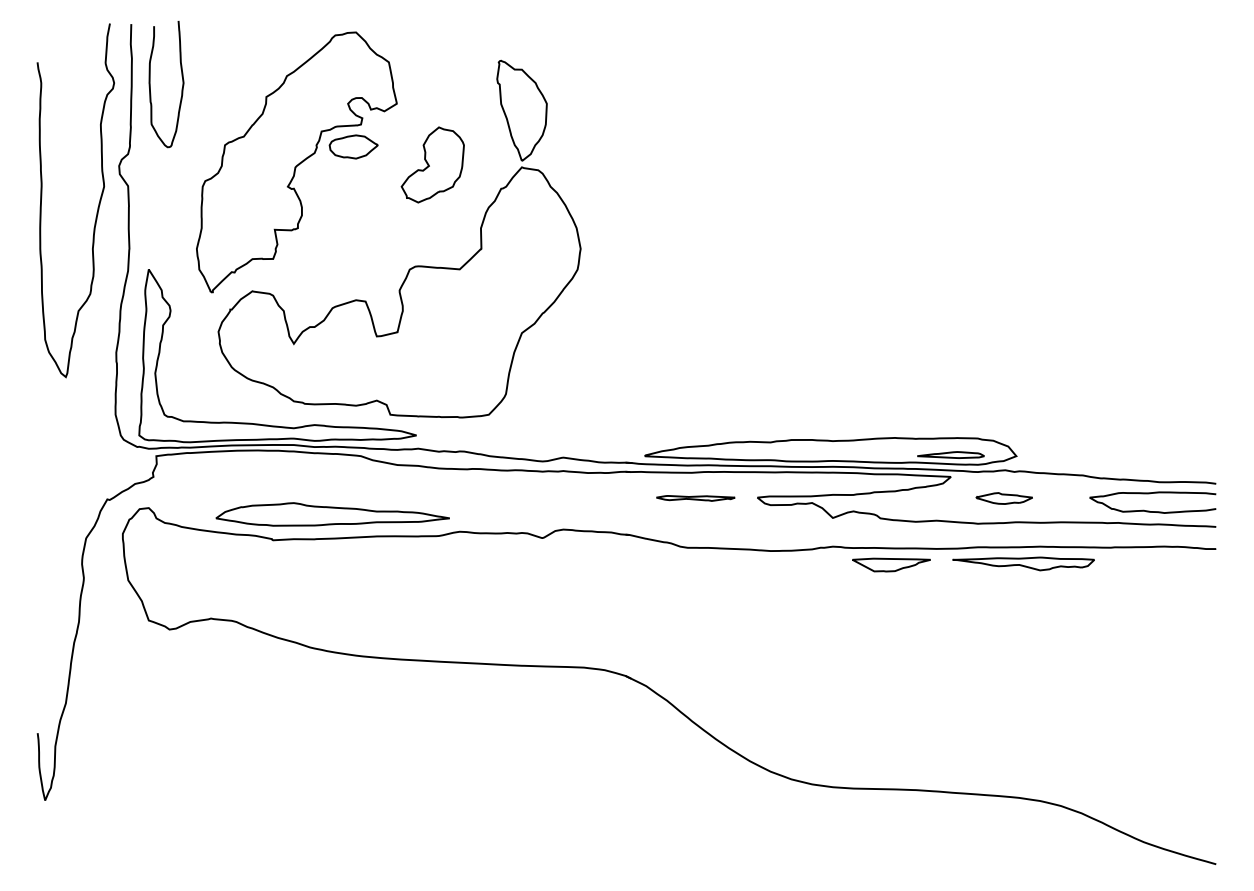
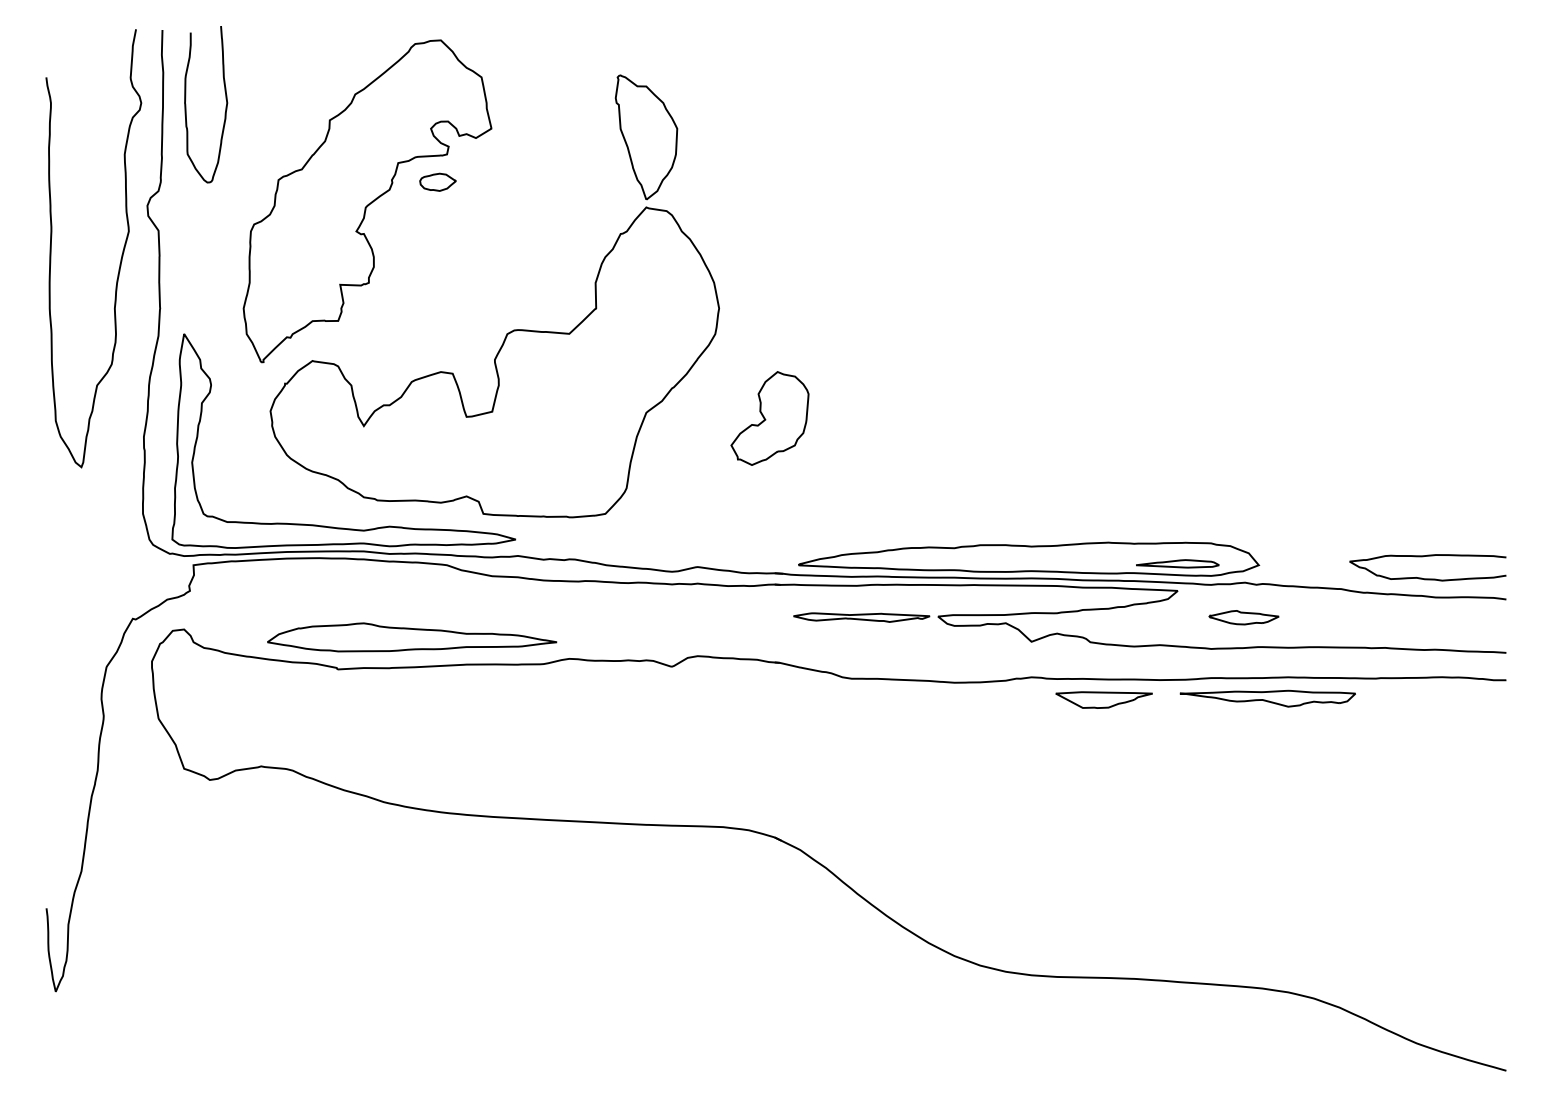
part: (353, 147) -> (437, 182), size x0.6
part: (432, 164) -> (769, 418), moved
curve: (1149, 494) -> (1423, 557), moved
part: (695, 498) -> (861, 617), size x1.4

